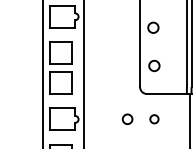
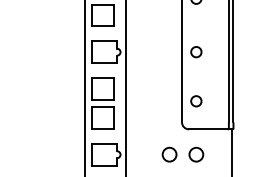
circle: (153, 28) -> (196, 52), moved
circle: (127, 119) -> (169, 154), size x1.43
circle: (154, 119) -> (196, 154), size x1.67

